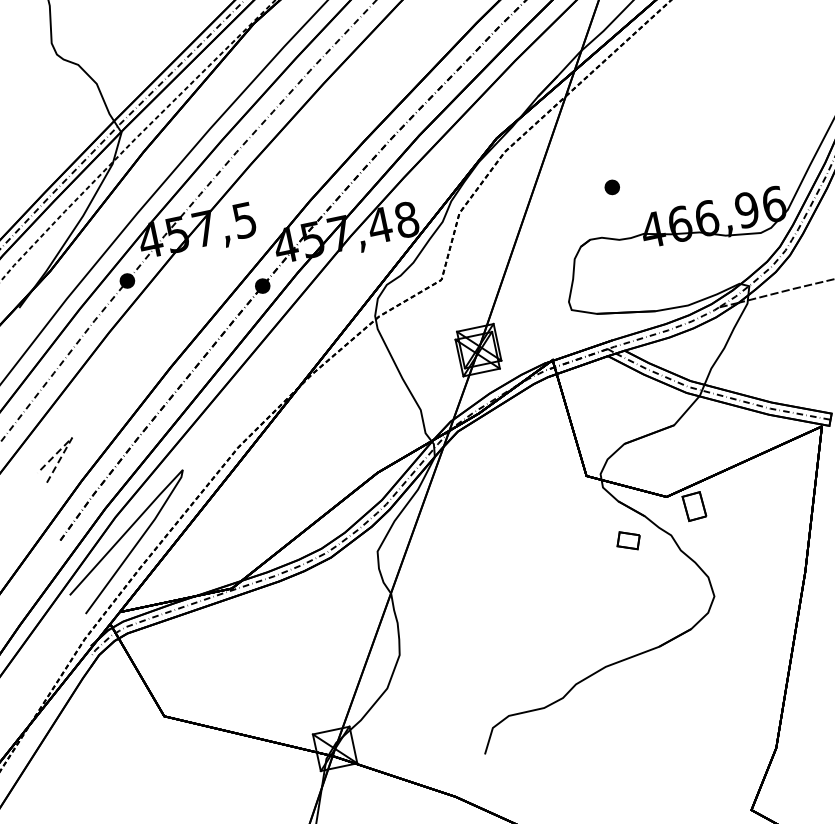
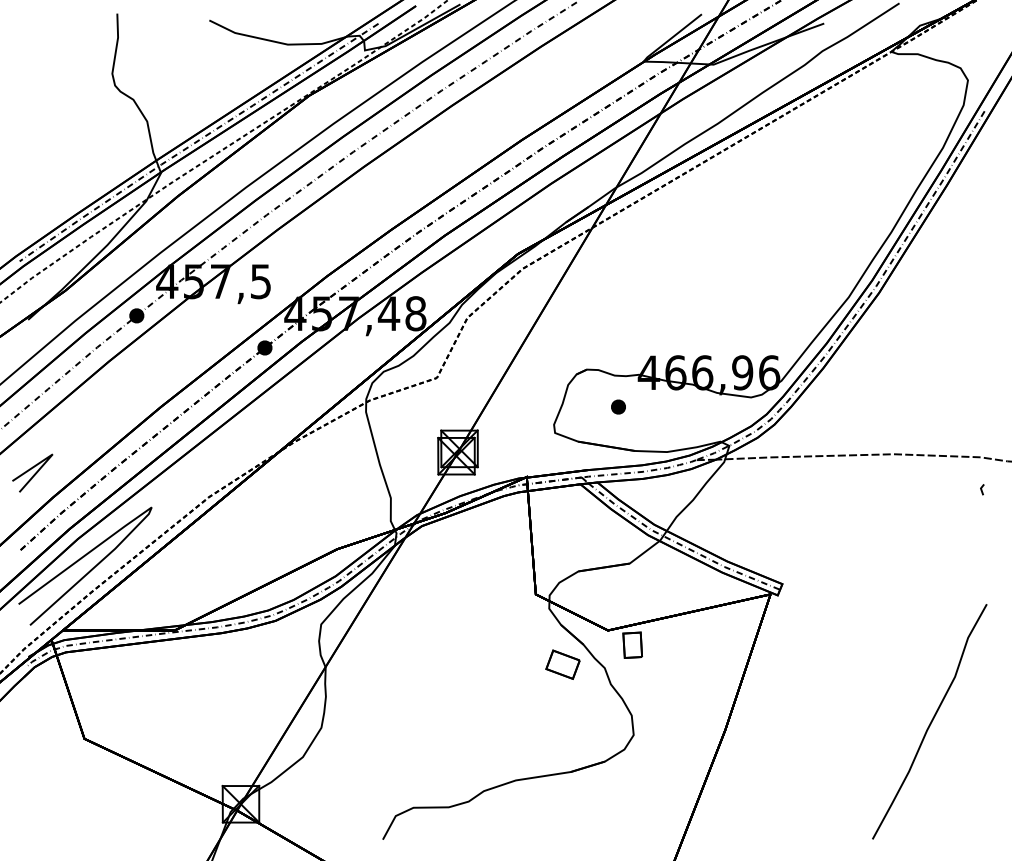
part: (612, 186) -> (618, 406), moved
line: (72, 437) -> (52, 454), dashed -> solid
part: (628, 540) -> (562, 664), size x1.43

